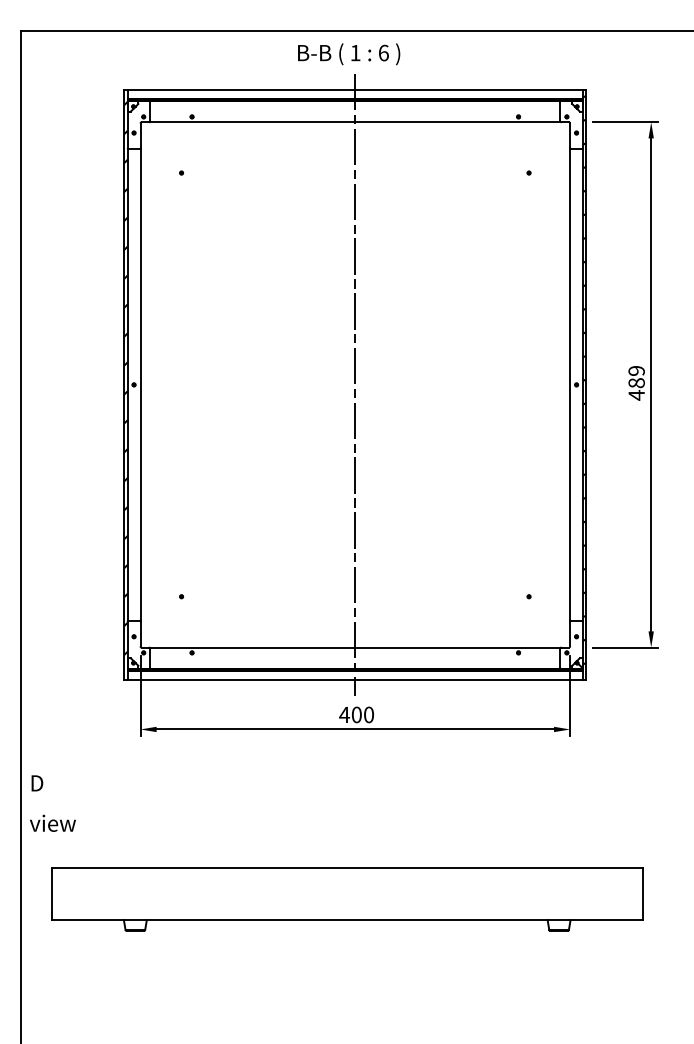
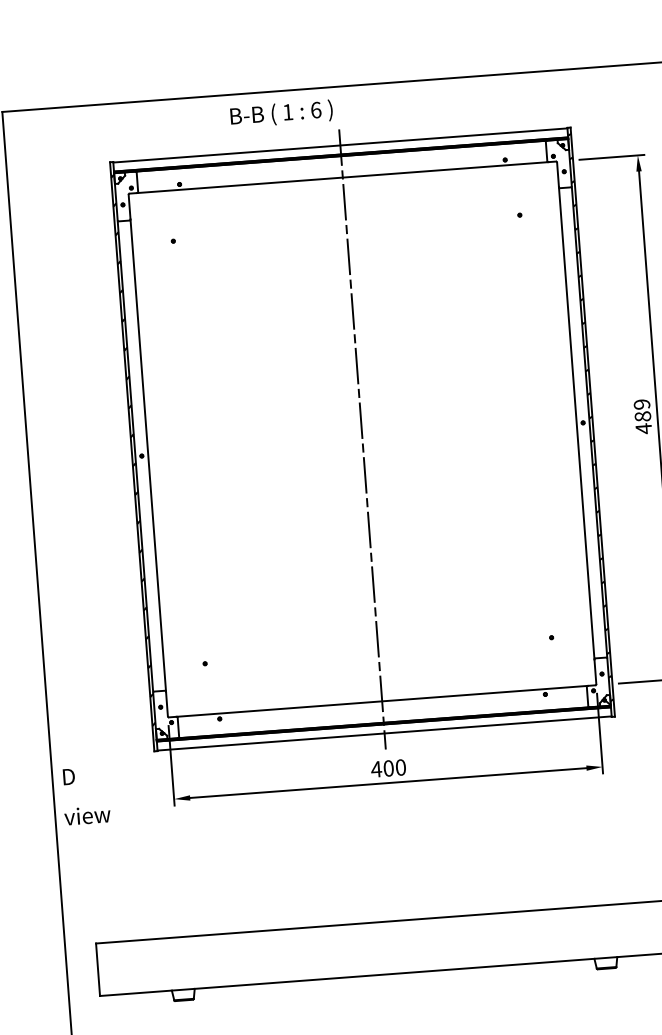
text: (349, 54) -> (282, 114), moved
text: (52, 803) -> (85, 795), moved

